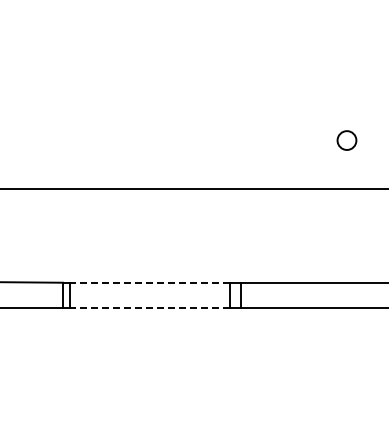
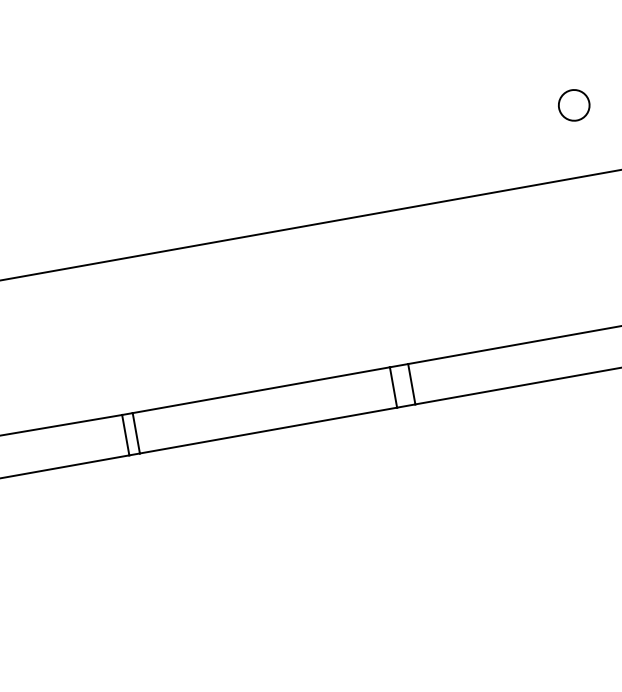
circle: (346, 140) -> (573, 105), moved
line: (149, 282) -> (260, 389), dashed -> solid
line: (149, 307) -> (268, 430), dashed -> solid

